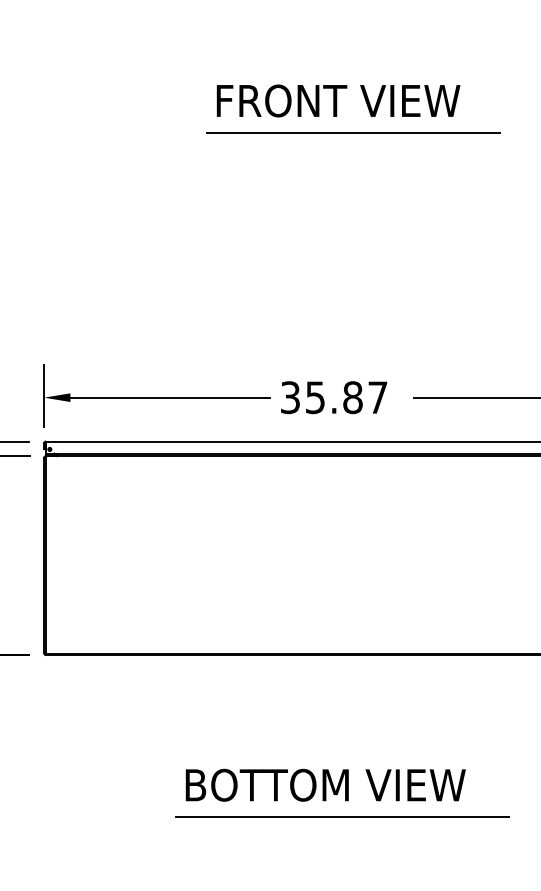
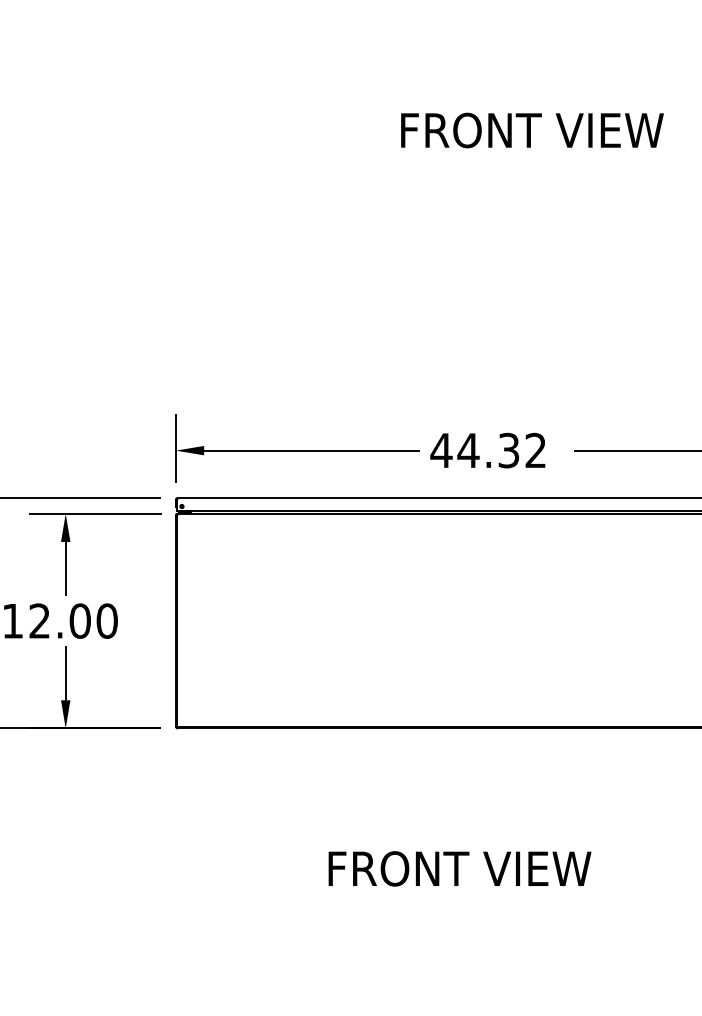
text: (338, 100) -> (532, 130), moved
line: (353, 132) -> (509, 164), removed
text: (333, 397) -> (487, 450), 35.87 -> 44.32
text: (327, 784) -> (481, 868), BOTTOM VIEW -> FRONT VIEW
line: (342, 817) -> (497, 903), removed

